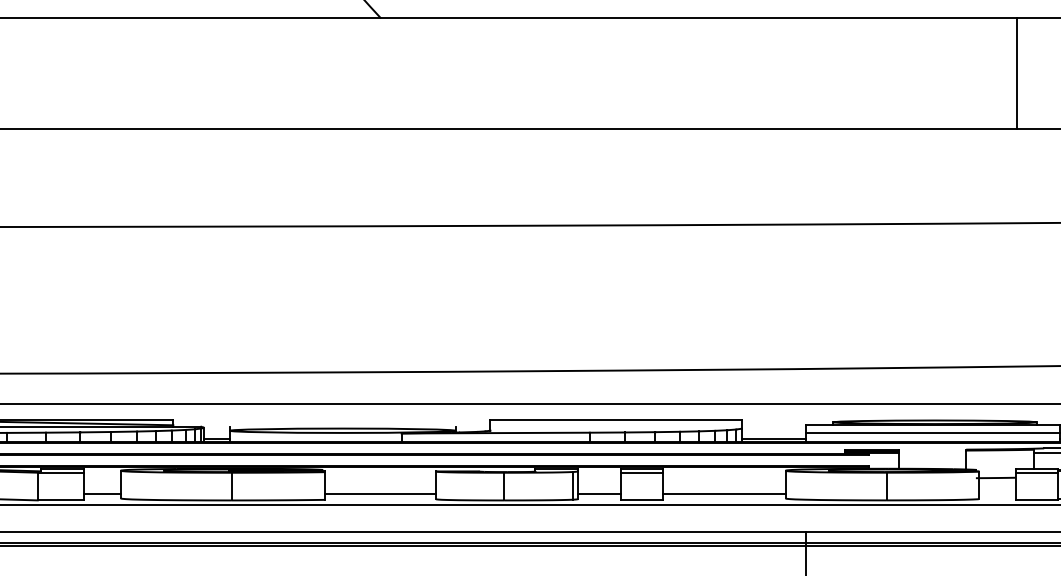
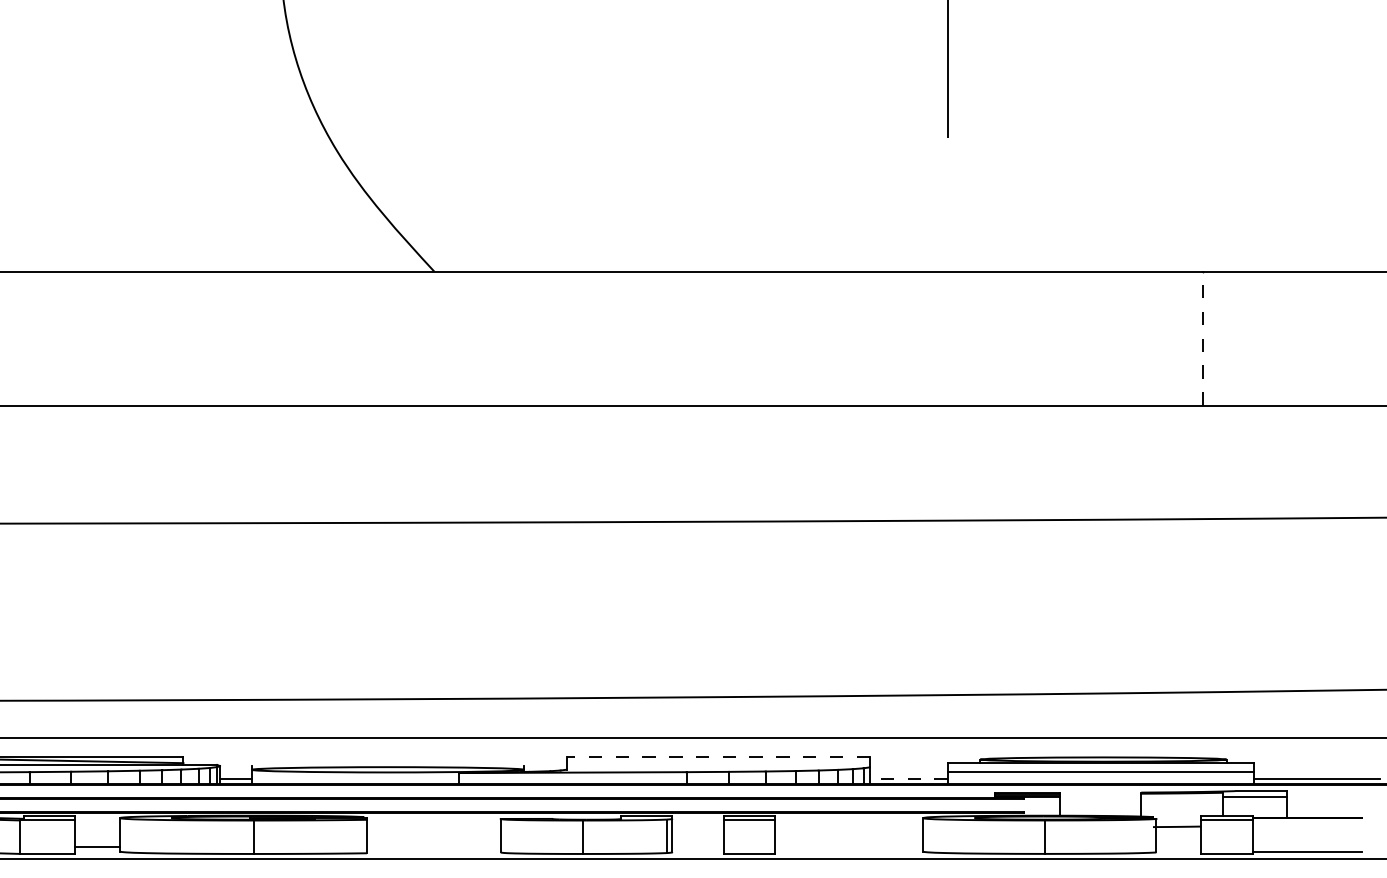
line: (1016, 73) -> (1202, 338), solid -> dashed
line: (616, 420) -> (718, 757), solid -> dashed
line: (773, 438) -> (908, 779), solid -> dashed
line: (380, 494) -> (433, 846), removed
line: (598, 494) -> (697, 846), removed
line: (723, 494) -> (848, 846), removed

